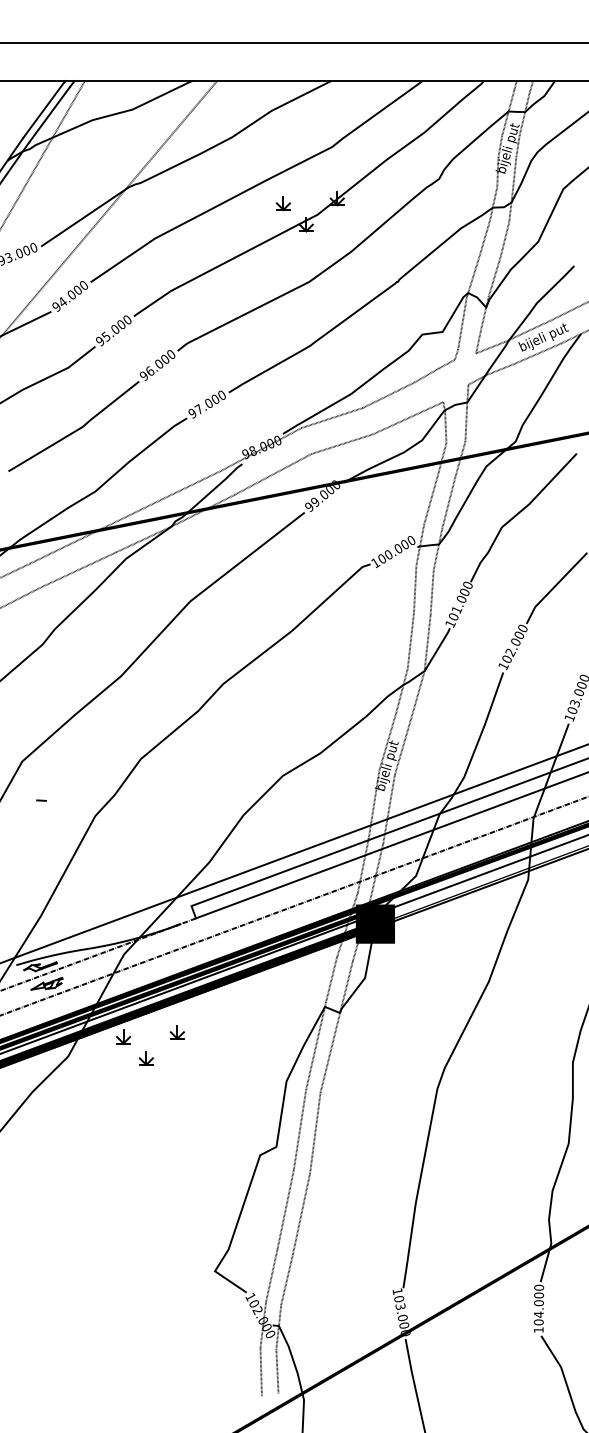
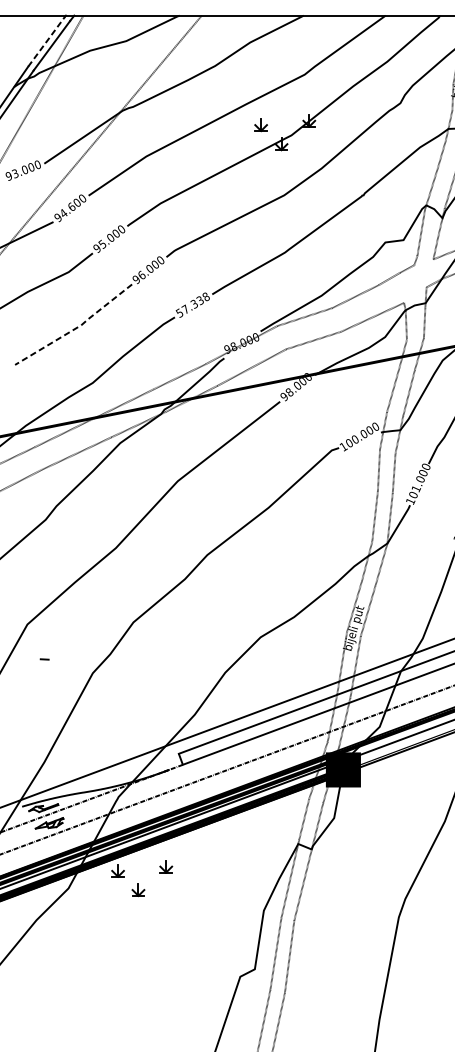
line: (43, 110) -> (46, 42), solid -> dashed
text: (71, 293) -> (71, 205), 94.000 -> 94.600
text: (207, 404) -> (193, 305), 97.000 -> 57.338
line: (77, 430) -> (76, 328), solid -> dashed
text: (315, 502) -> (289, 392), 99.000 -> 98.000

